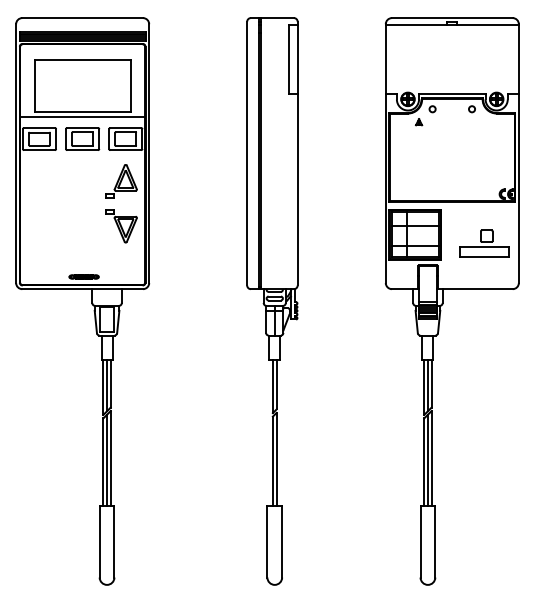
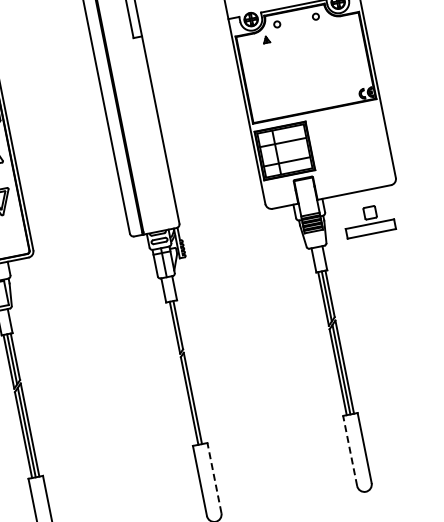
part: (484, 243) -> (369, 220), moved
line: (282, 541) -> (214, 477), solid -> dashed
line: (420, 541) -> (350, 450), solid -> dashed

